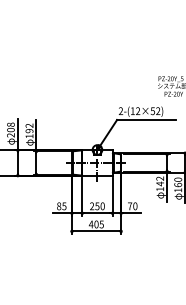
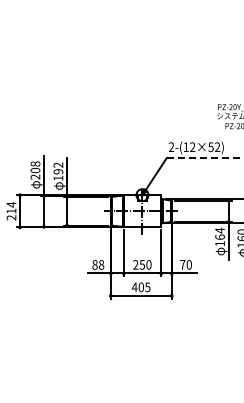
line: (146, 120) -> (203, 158), solid -> dashed
text: (159, 180) -> (219, 233), 142 -> 164
text: (64, 206) -> (101, 264), 85 -> 88

